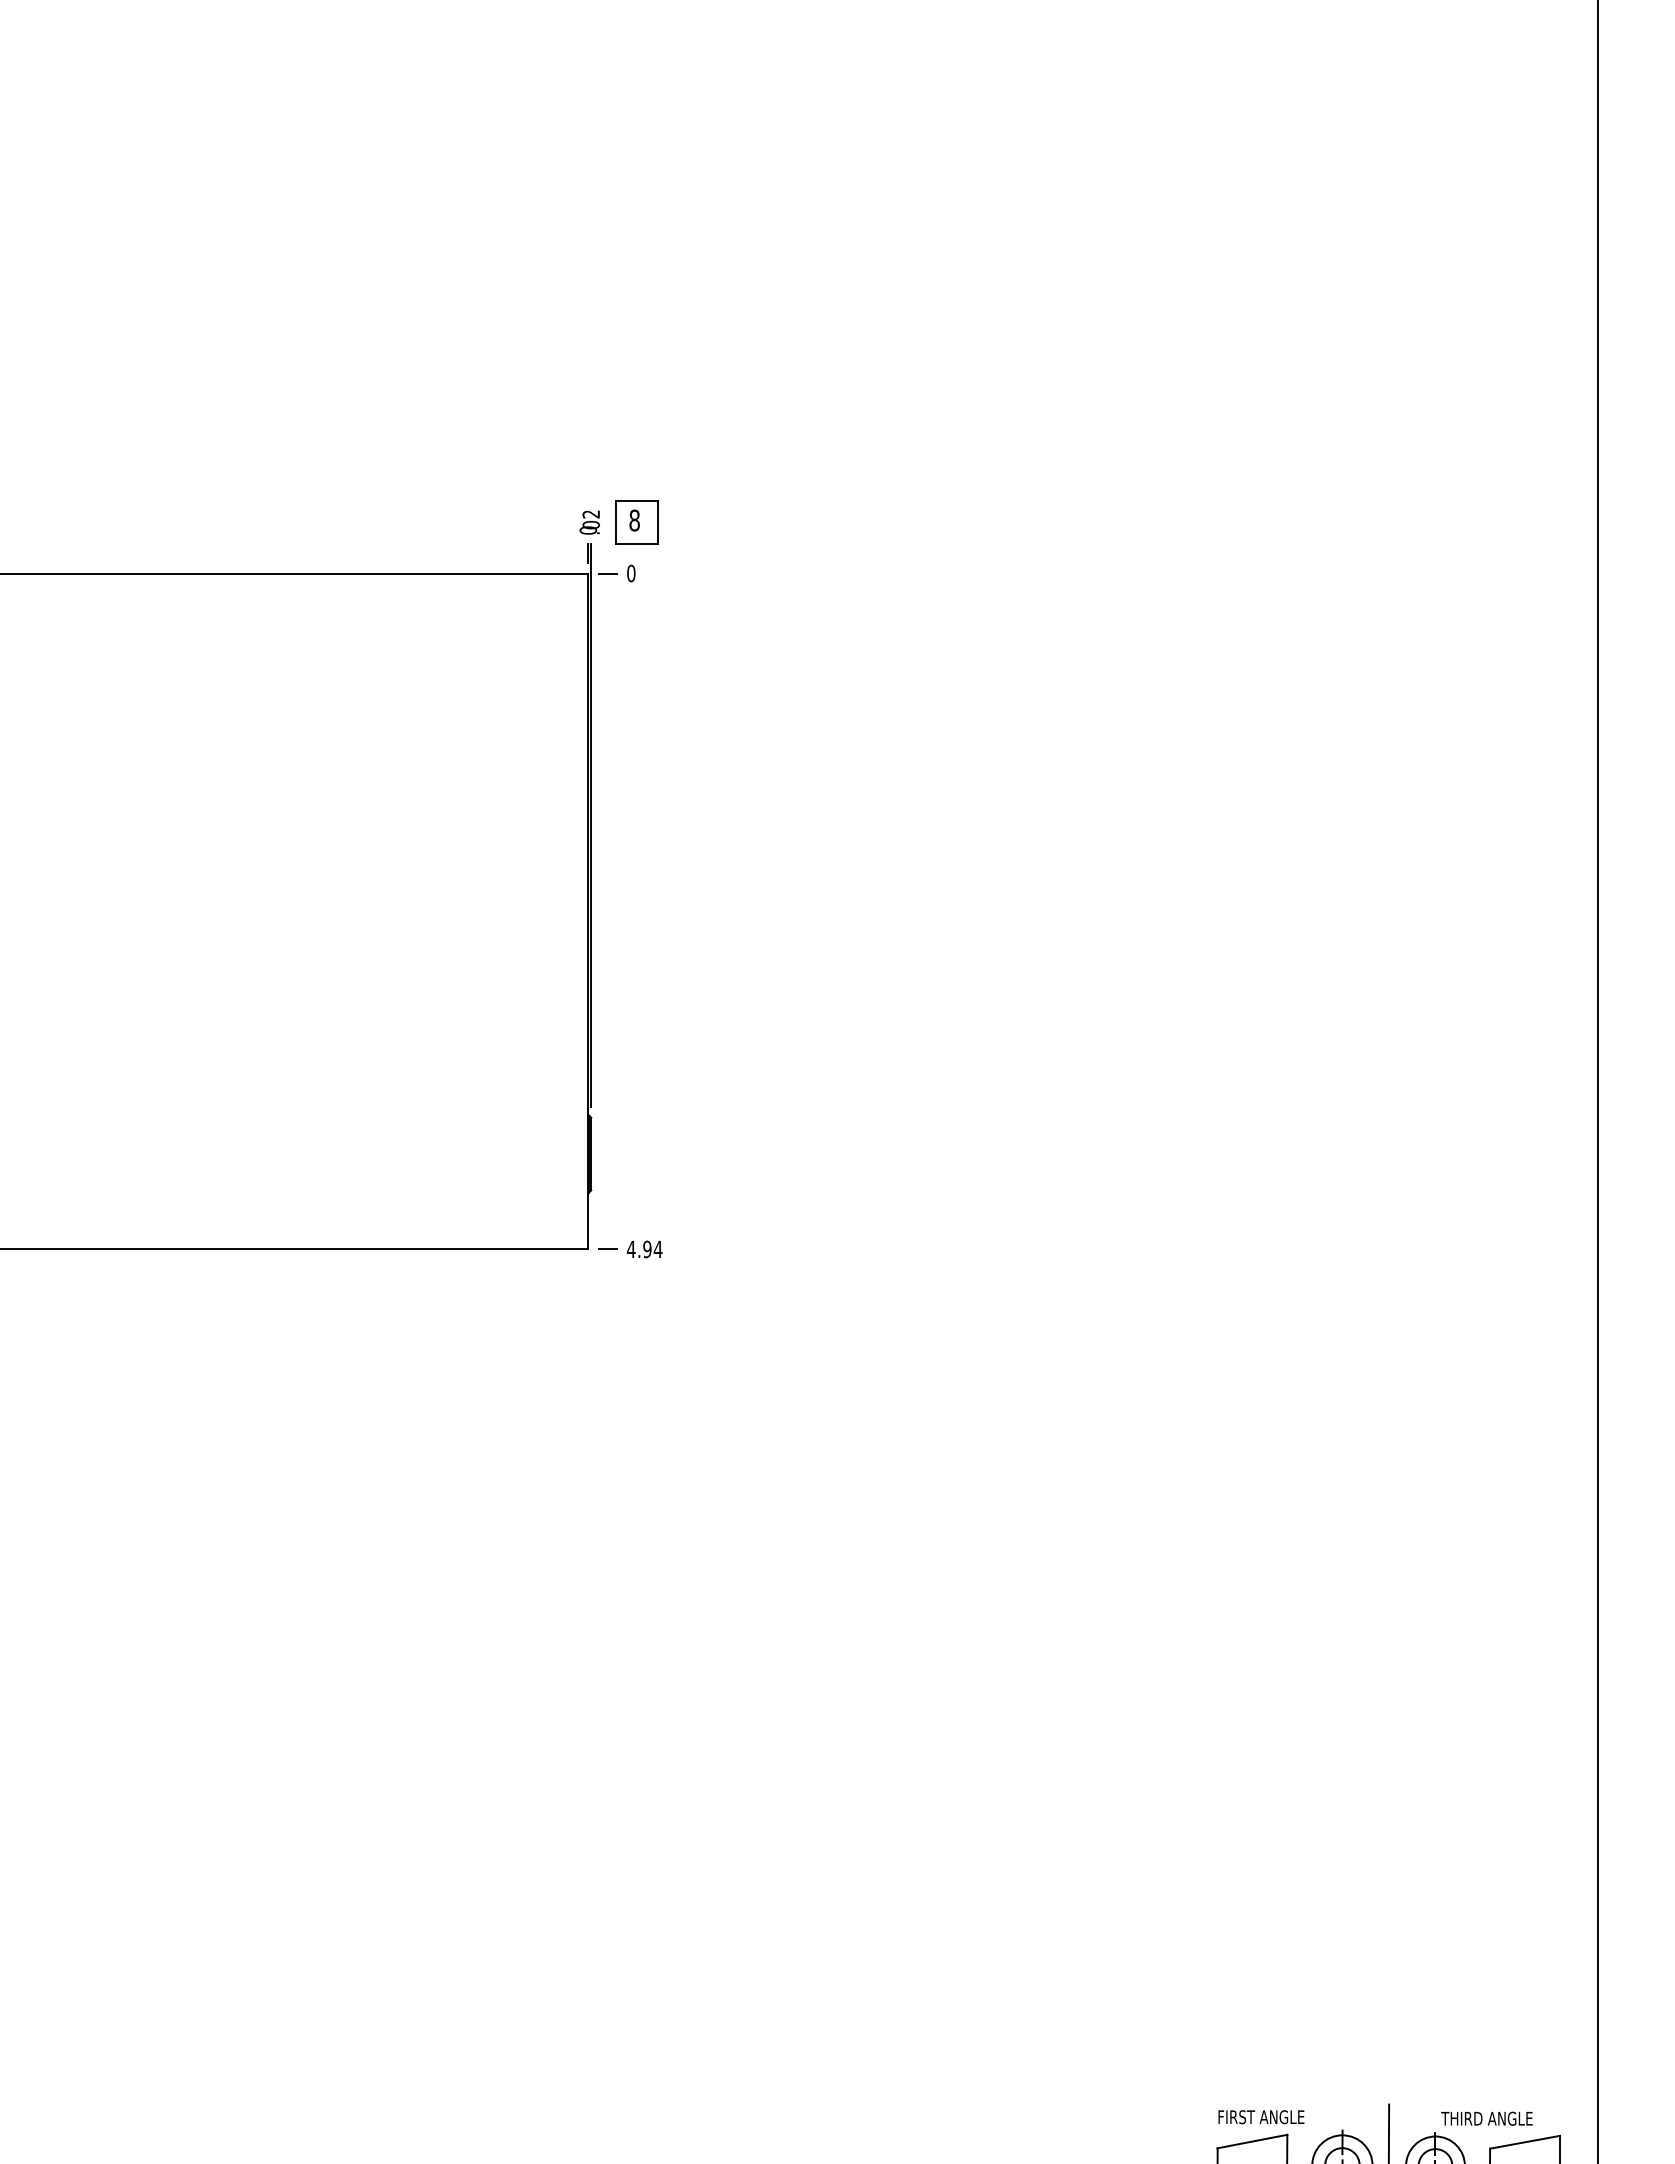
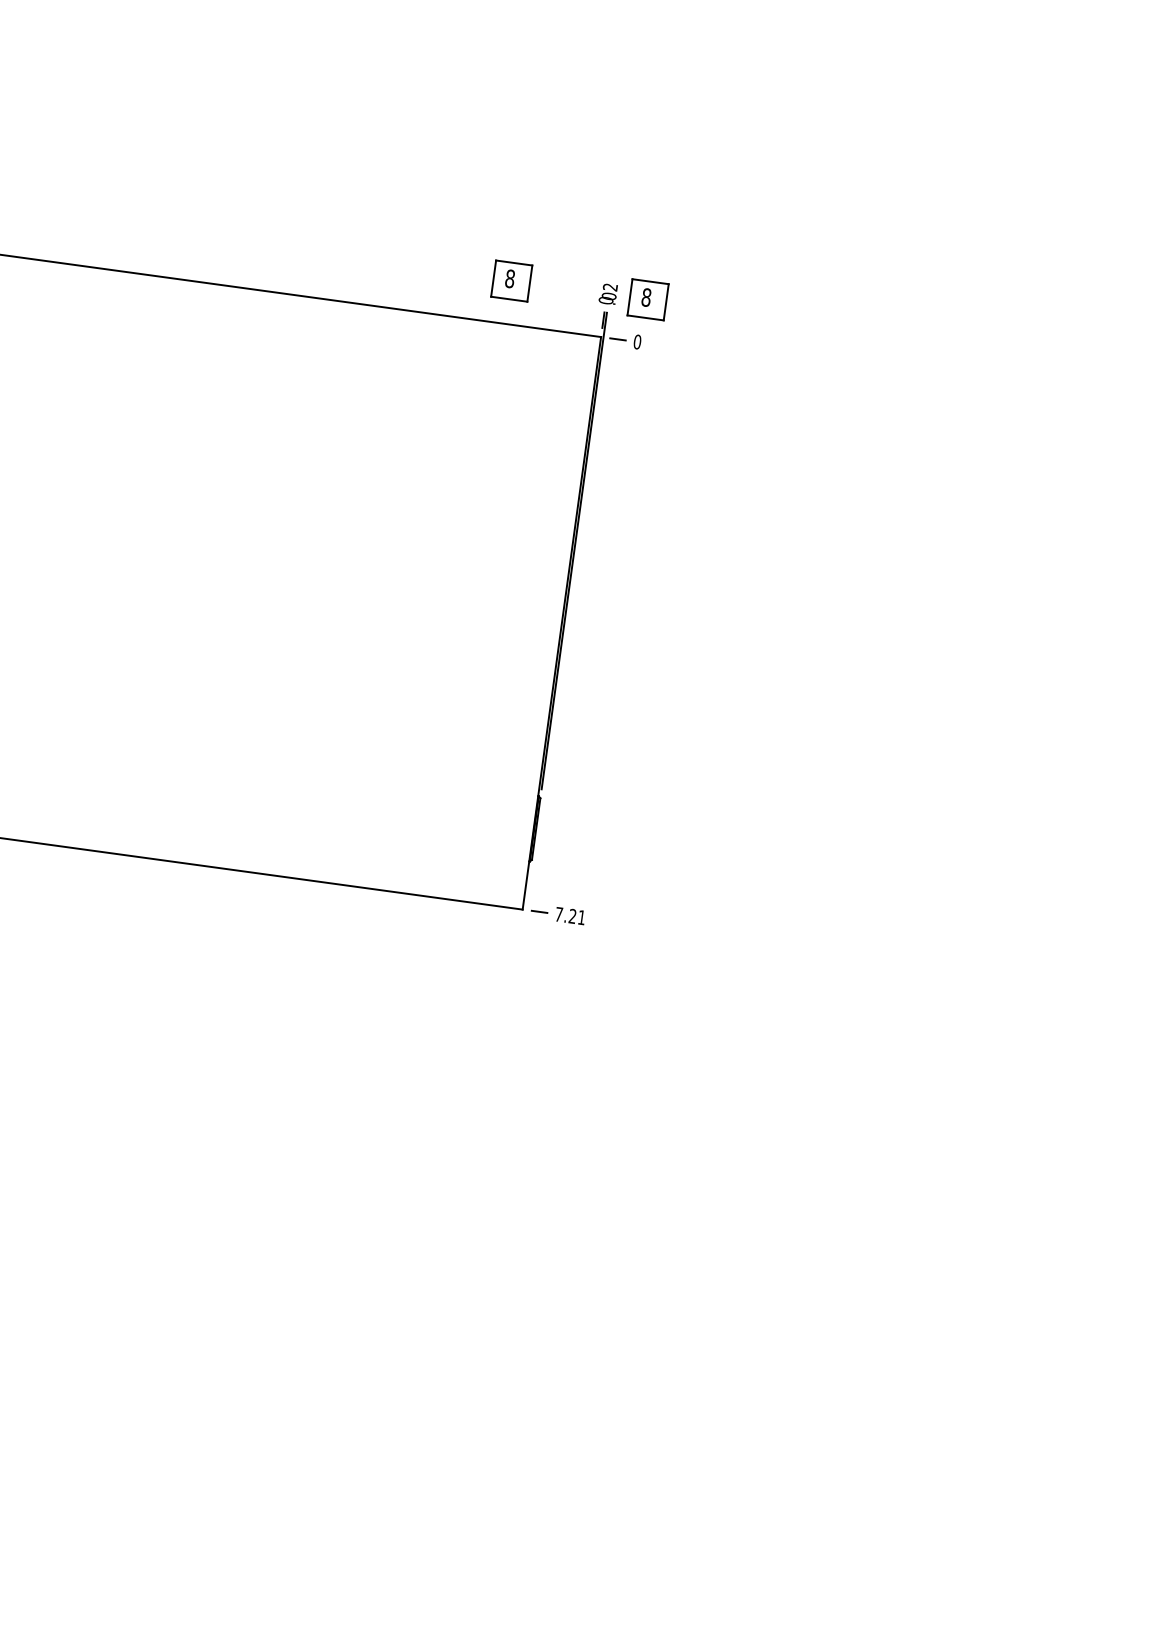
part: (475, 522) -> (511, 280), added
text: (644, 1249) -> (570, 916), 4.94 -> 7.21

